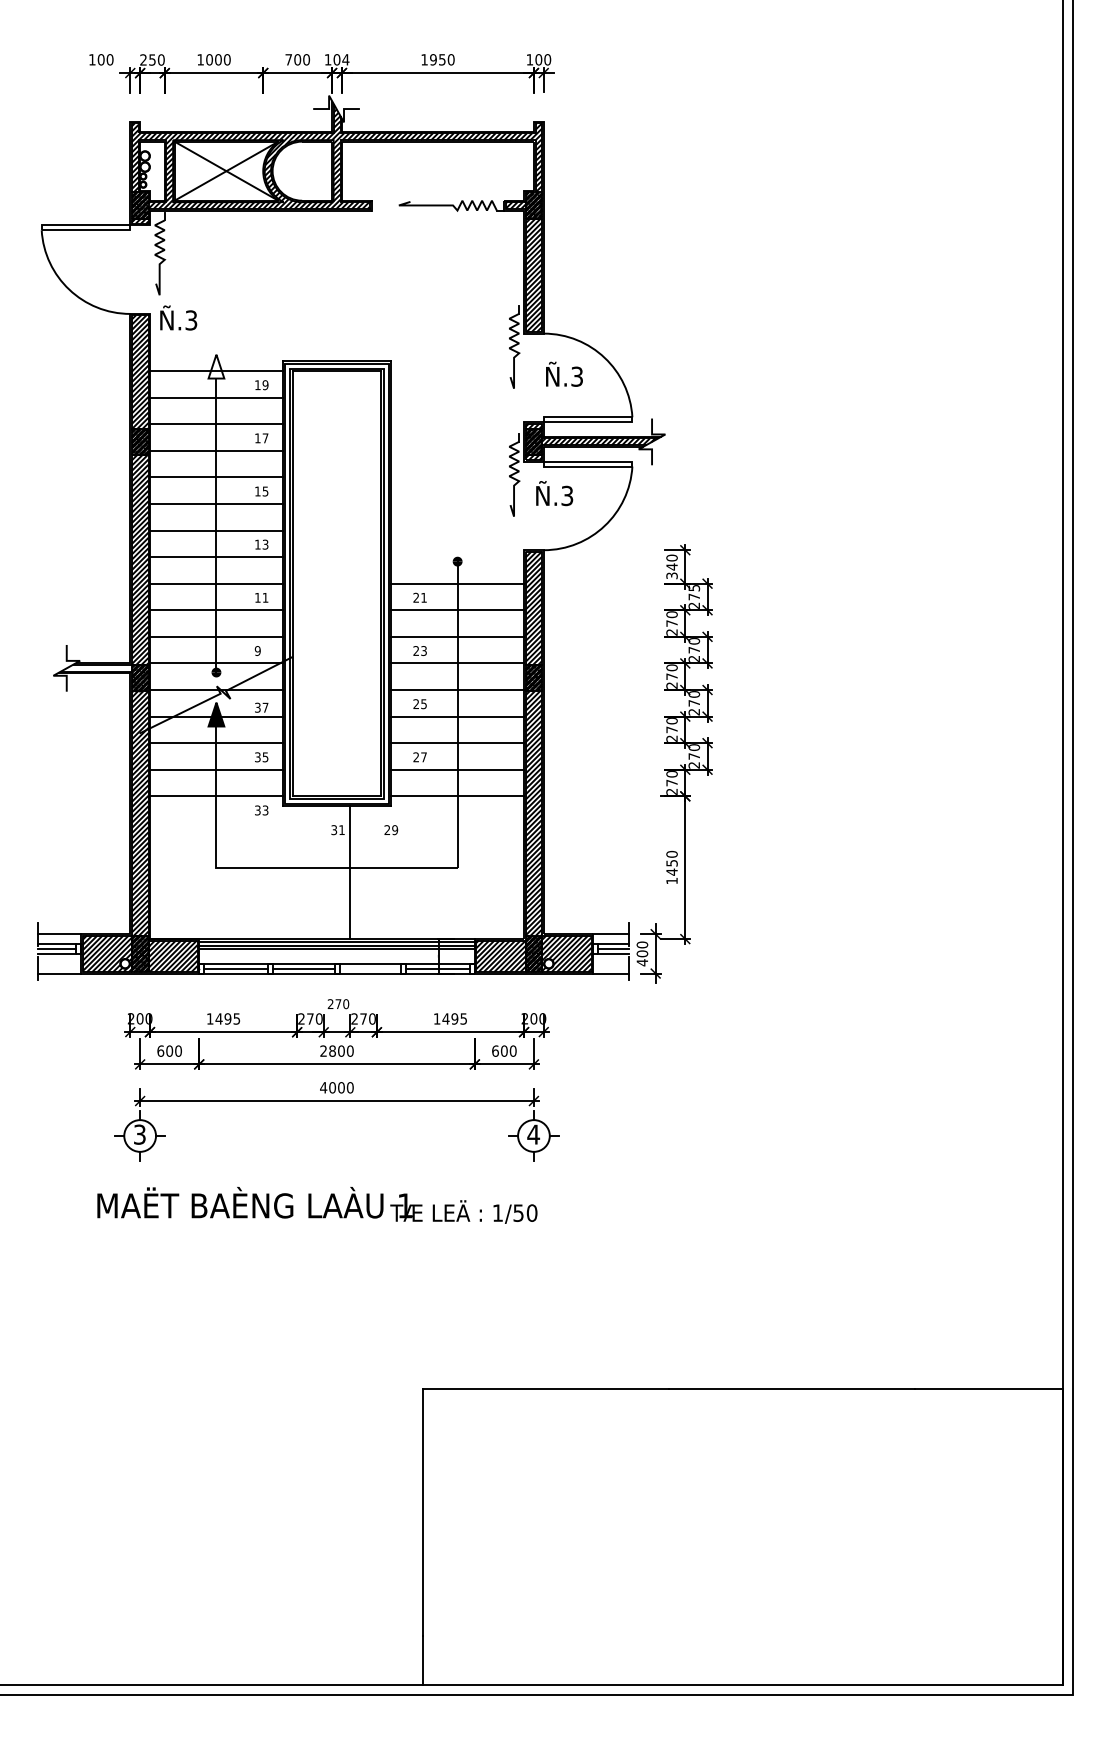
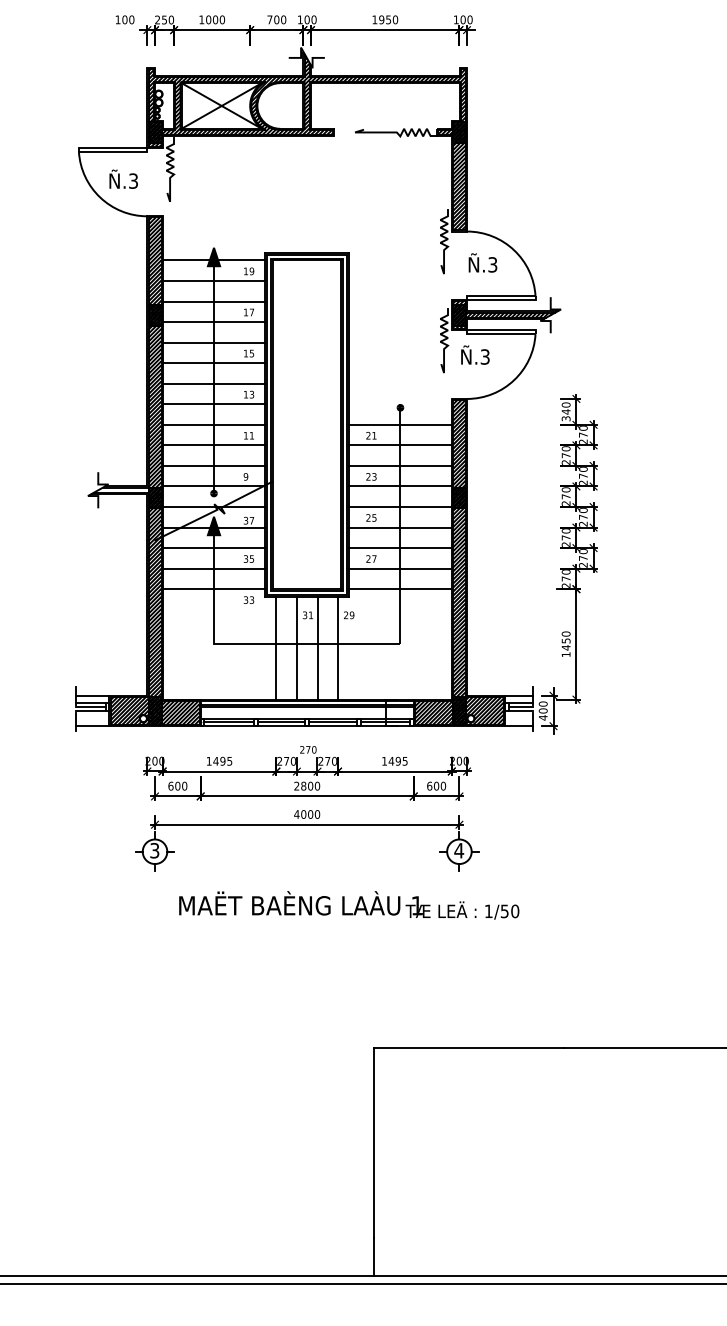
text: (345, 59) -> (313, 19), 104 -> 100
text: (178, 317) -> (123, 178), moved
fill: (216, 366) -> (214, 256), added
text: (694, 588) -> (583, 428), 275 -> 270
line: (297, 872) -> (276, 648), added
line: (323, 872) -> (296, 648), added
line: (376, 872) -> (337, 648), added
line: (370, 968) -> (333, 722), added
text: (317, 1205) -> (349, 905), moved

